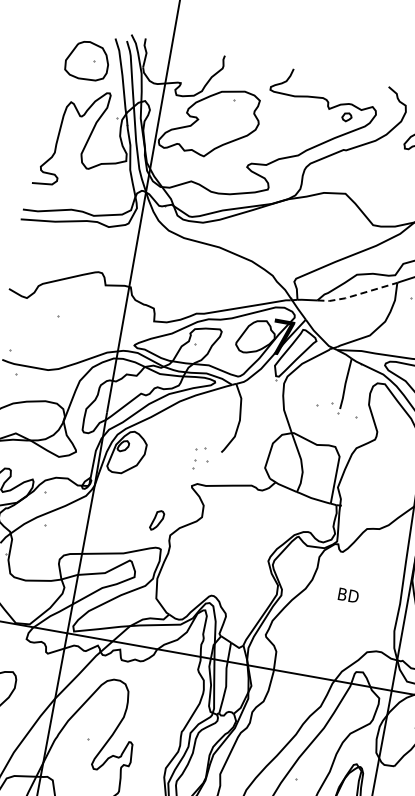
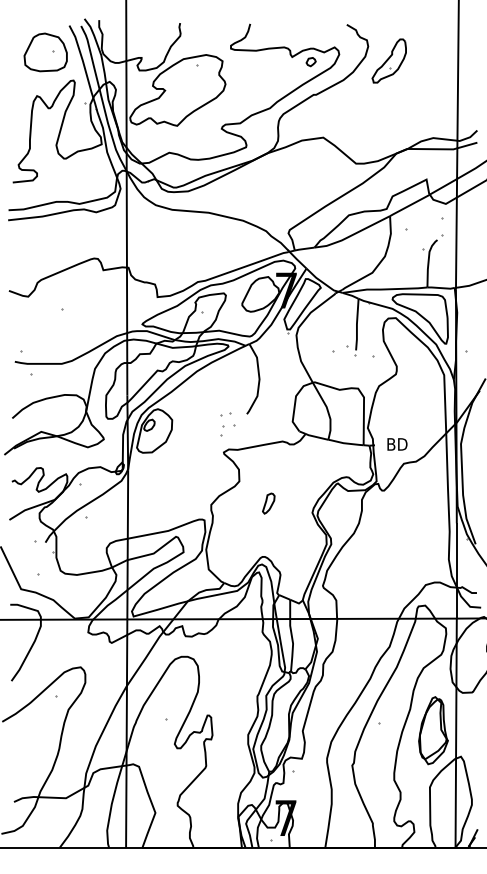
line: (356, 295) -> (352, 235), dashed -> solid
part: (156, 520) -> (268, 503), moved
text: (348, 595) -> (397, 444), moved

